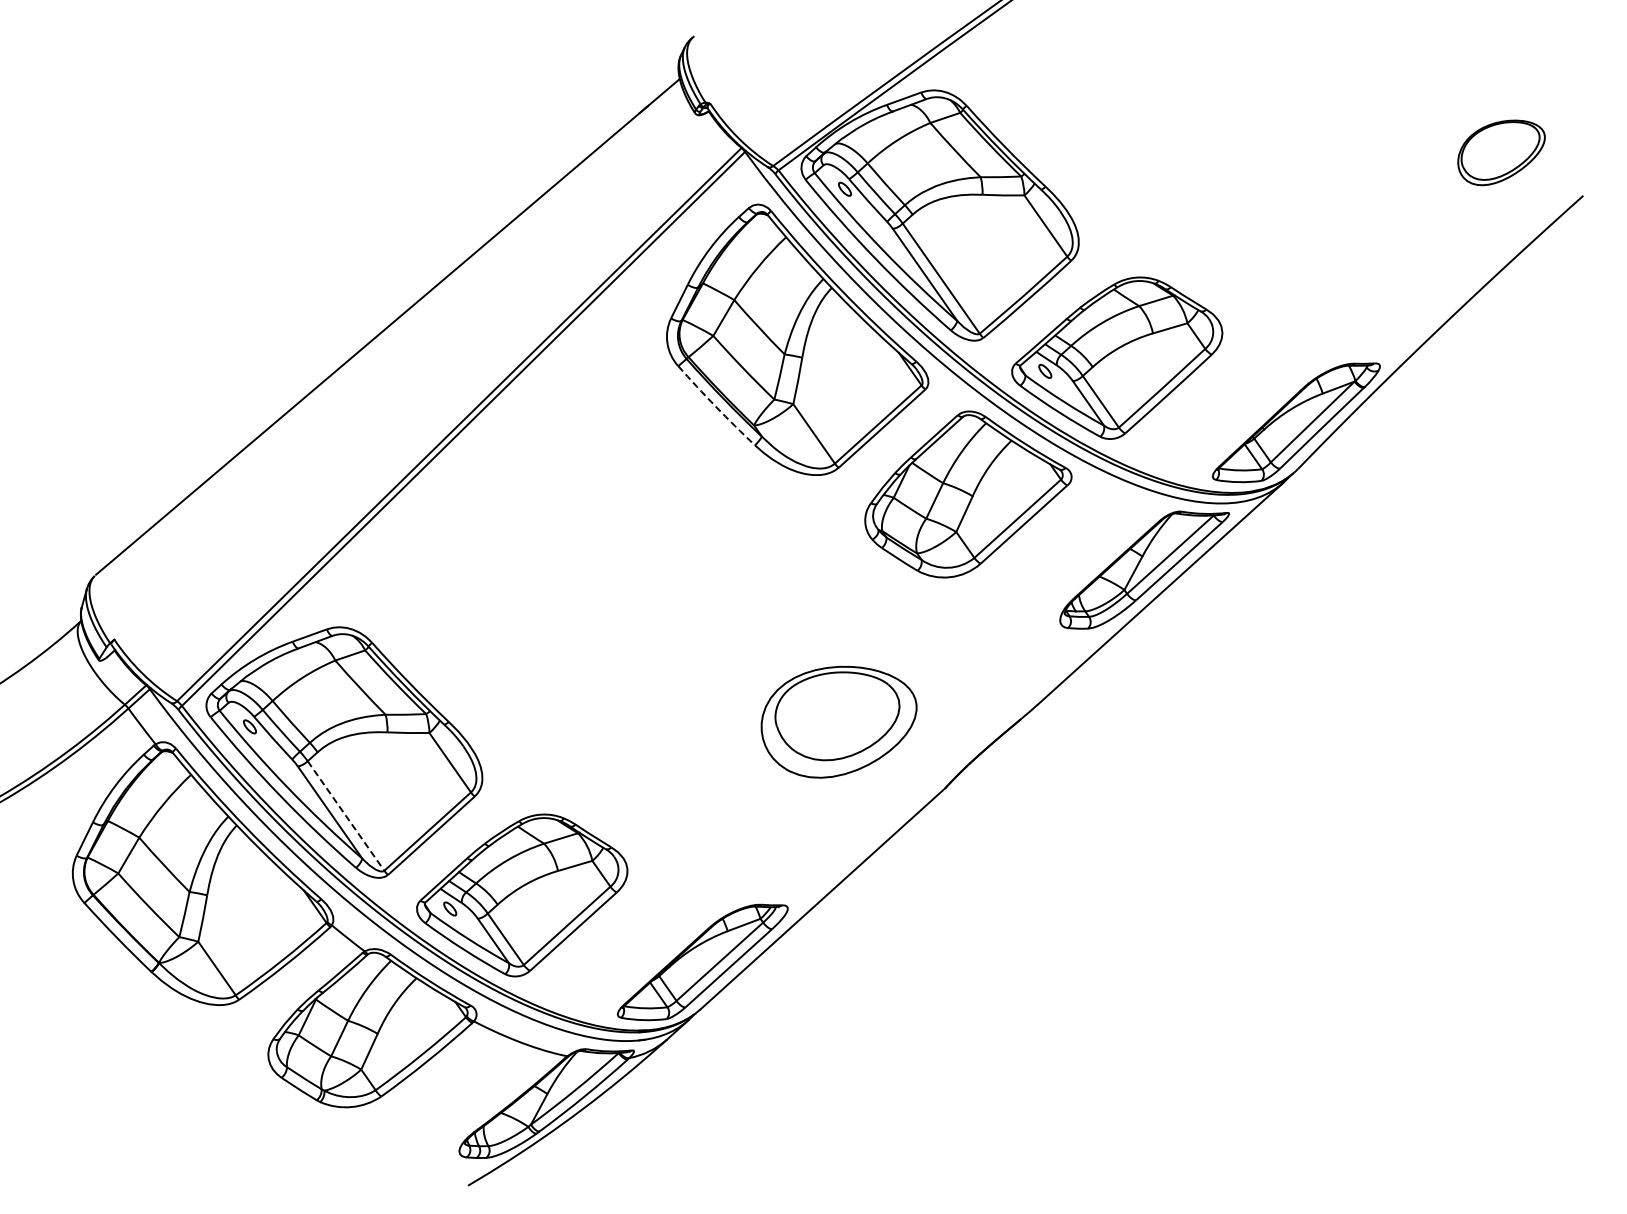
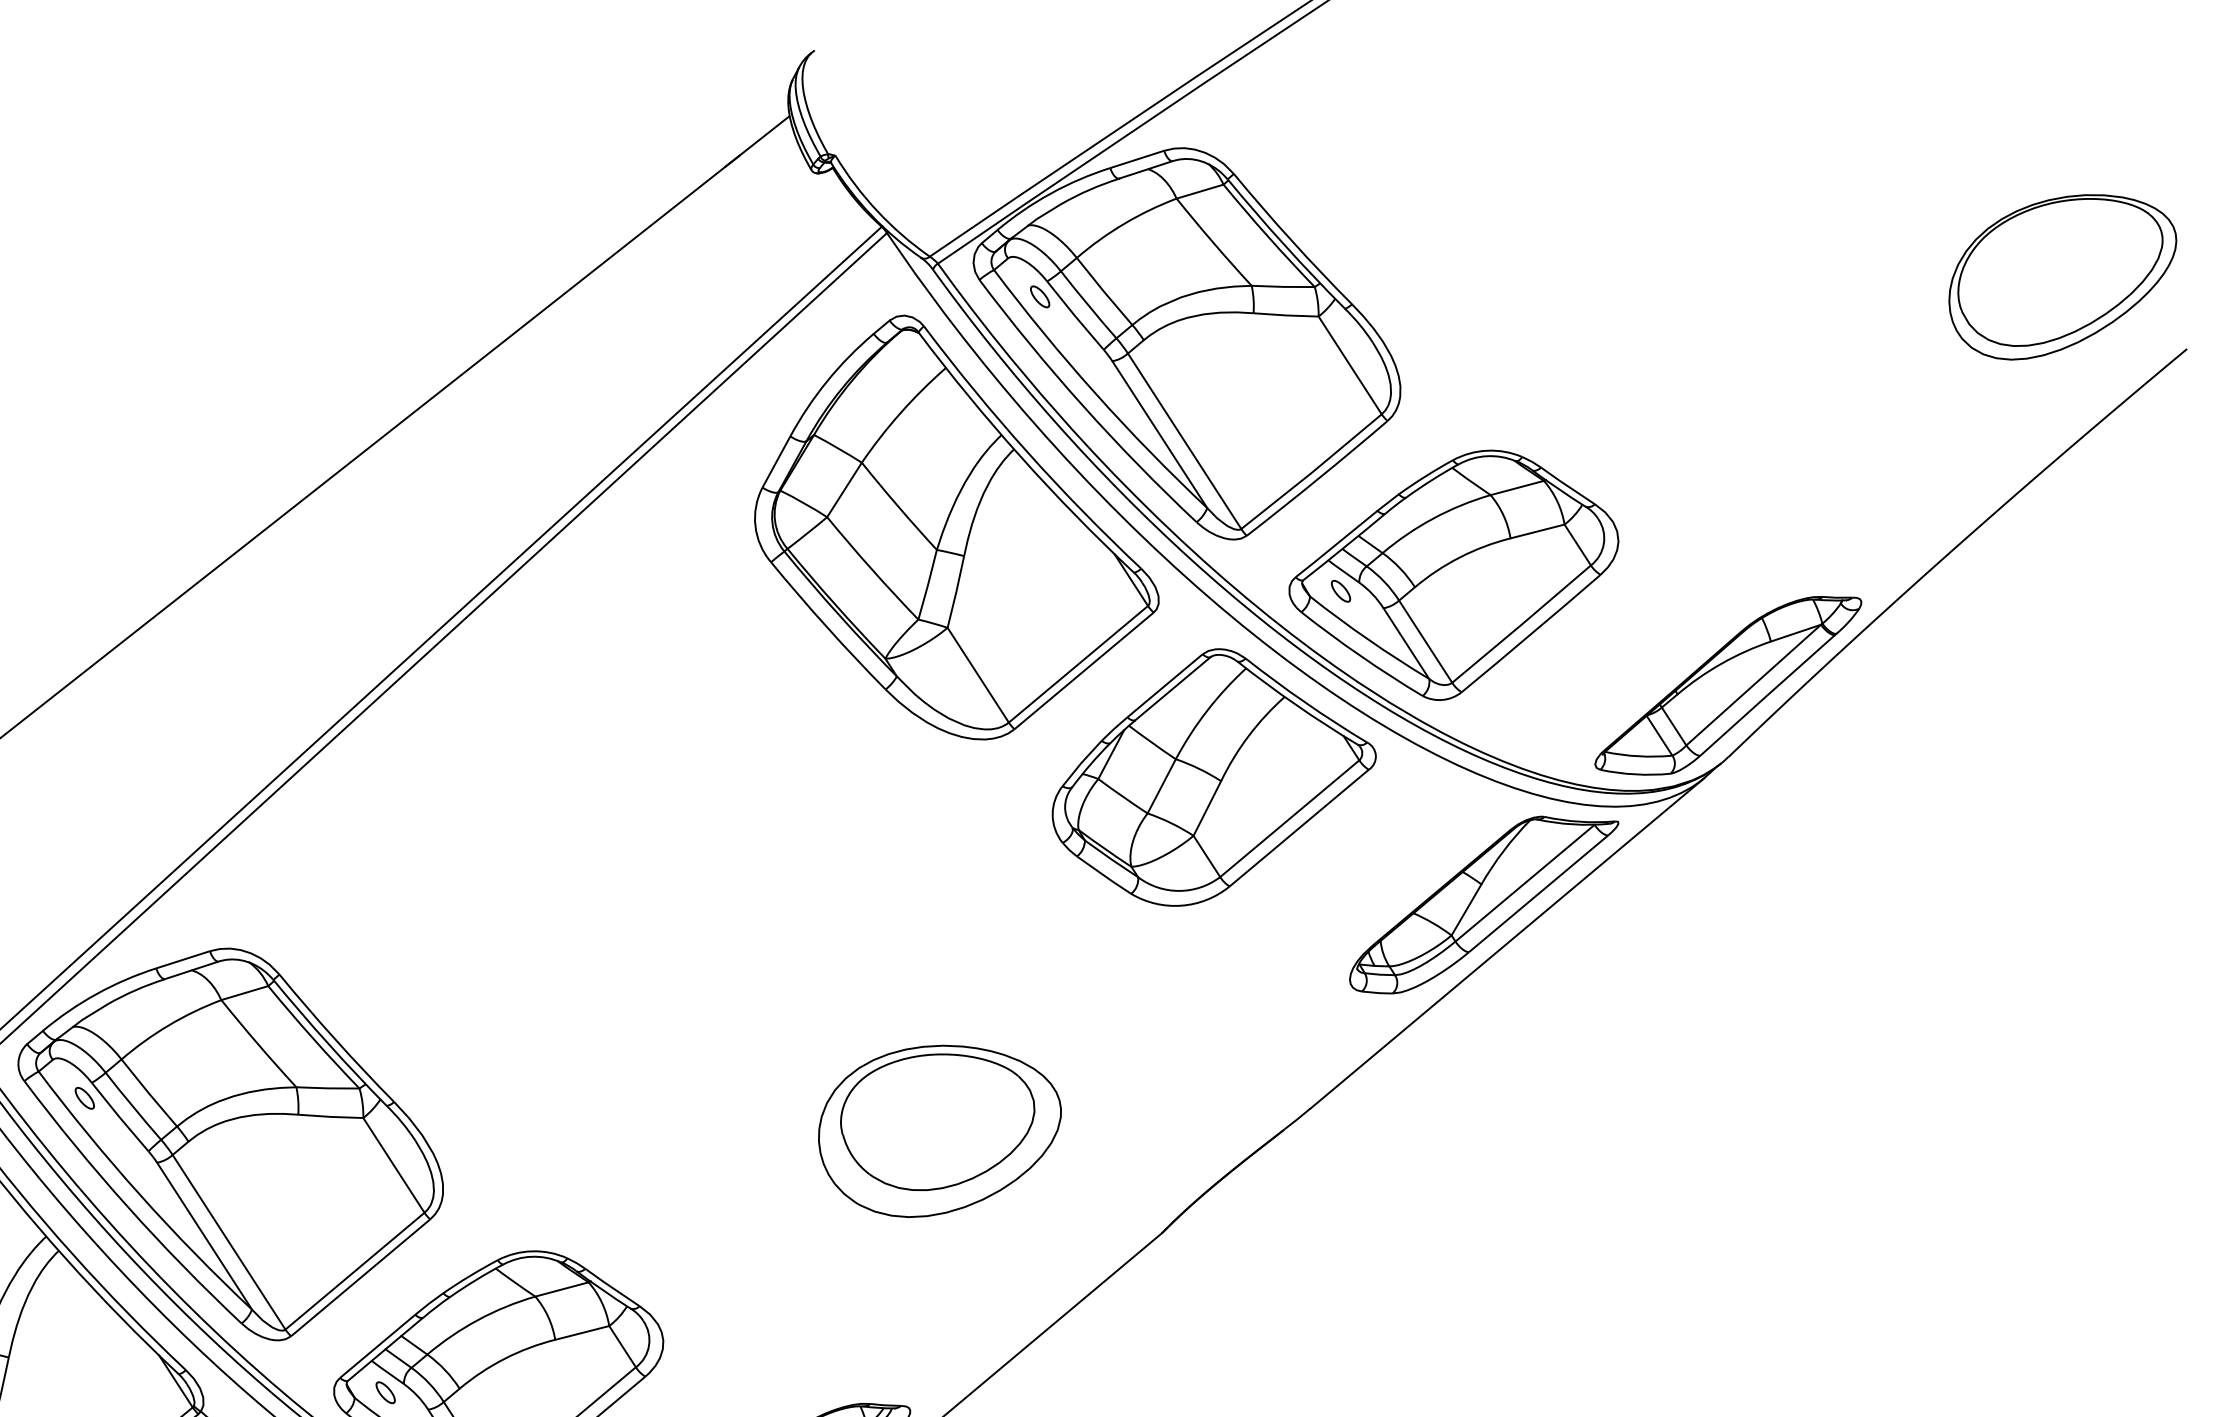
part: (1501, 152) -> (2062, 277), size x1.67
arc: (715, 406) -> (826, 627), dashed -> solid
part: (838, 721) -> (938, 1130), moved
line: (346, 815) -> (229, 1241), dashed -> solid

